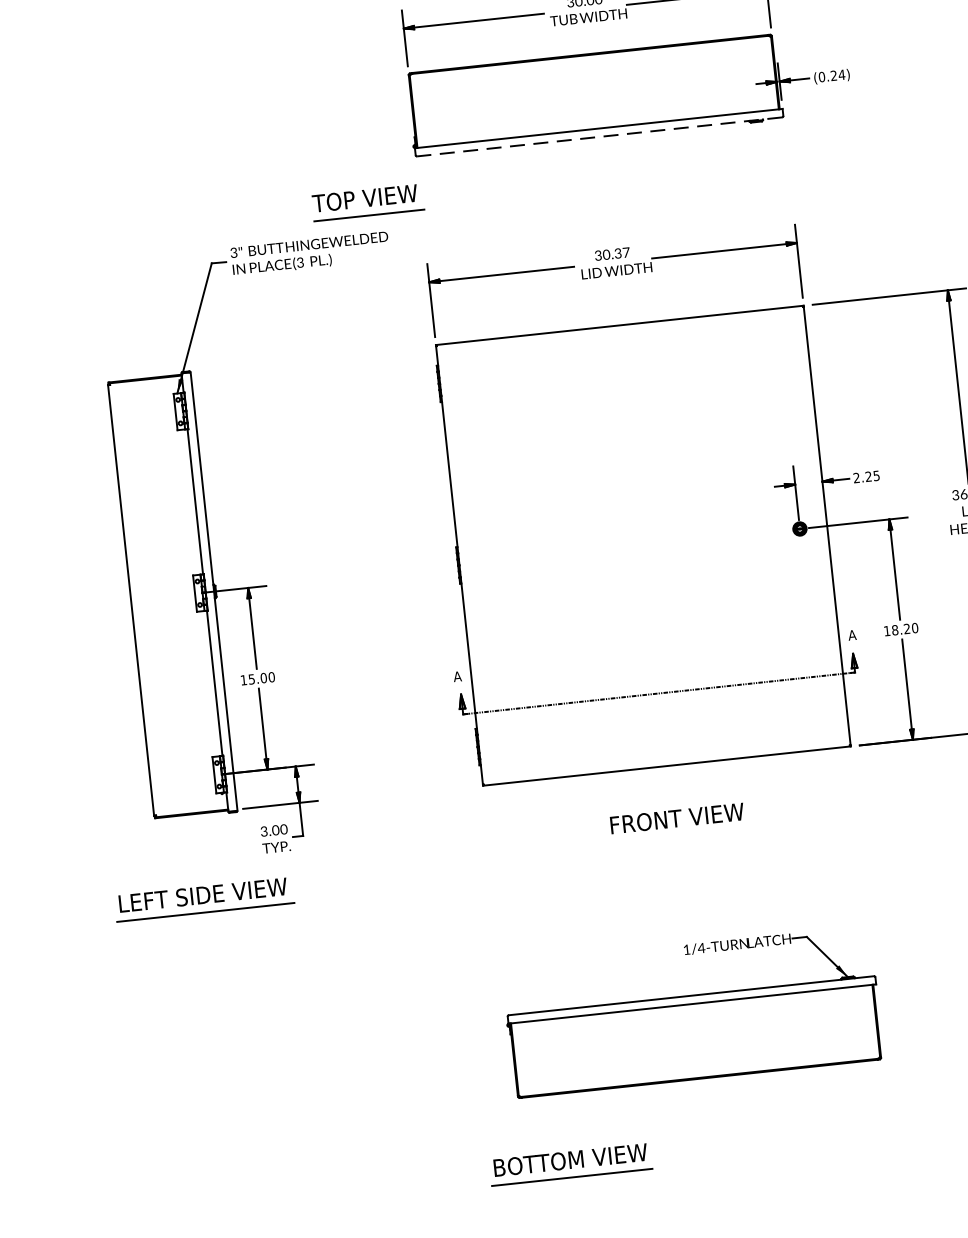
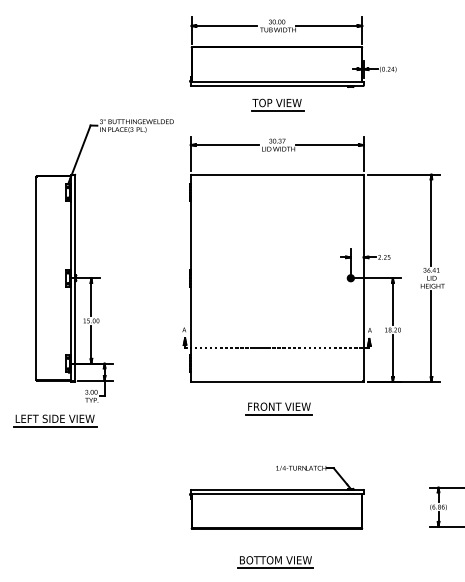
line: (600, 137) -> (277, 86), dashed -> solid
part: (366, 201) -> (277, 104), moved
line: (679, 834) -> (279, 414), added
part: (570, 1164) -> (275, 562), moved

